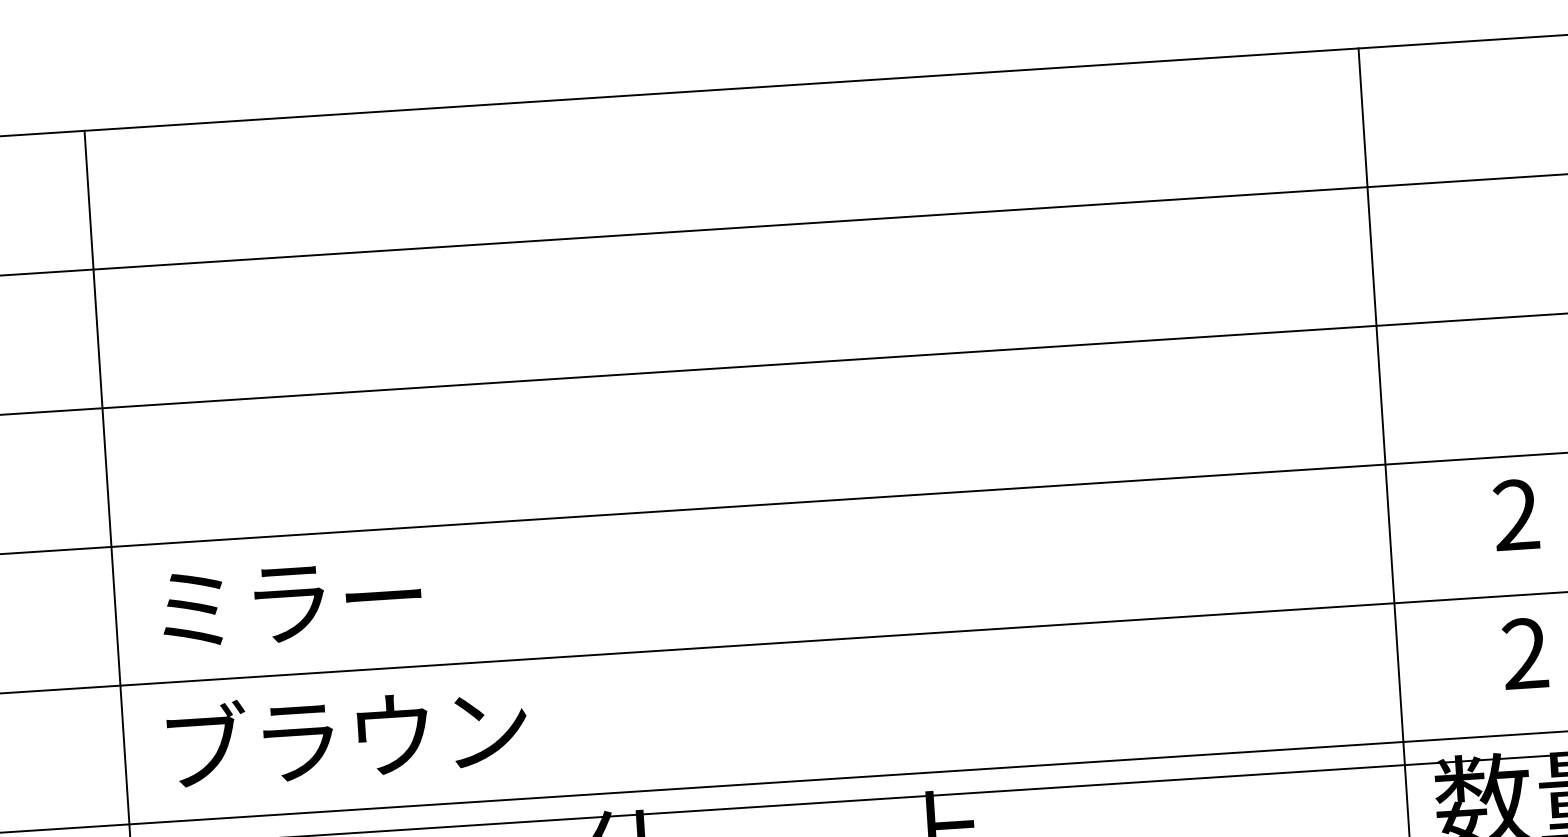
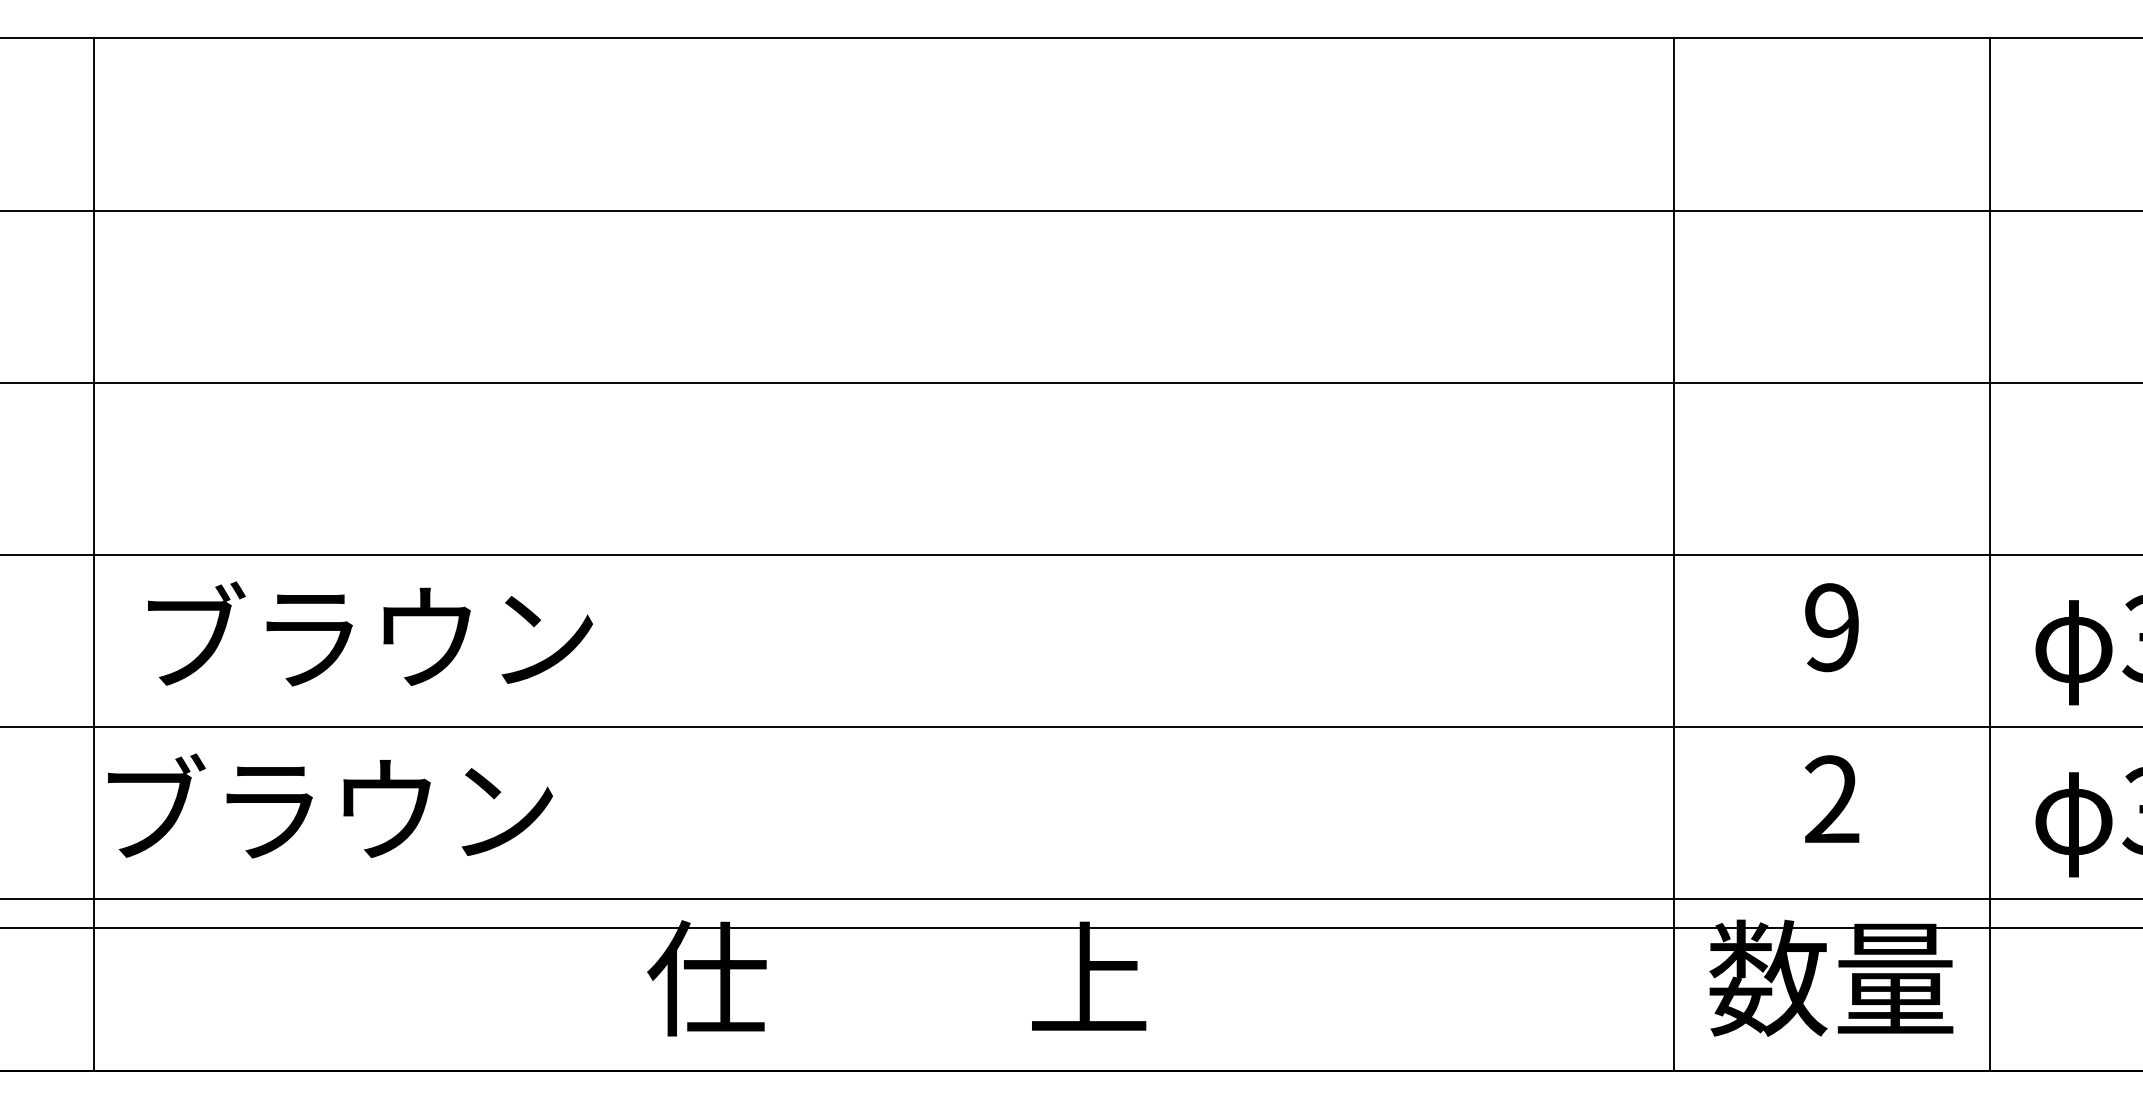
text: (1516, 515) -> (1832, 627), 2 -> 9
text: (338, 596) -> (370, 633), ミラー -> ブラウン
text: (347, 734) -> (330, 805), moved

